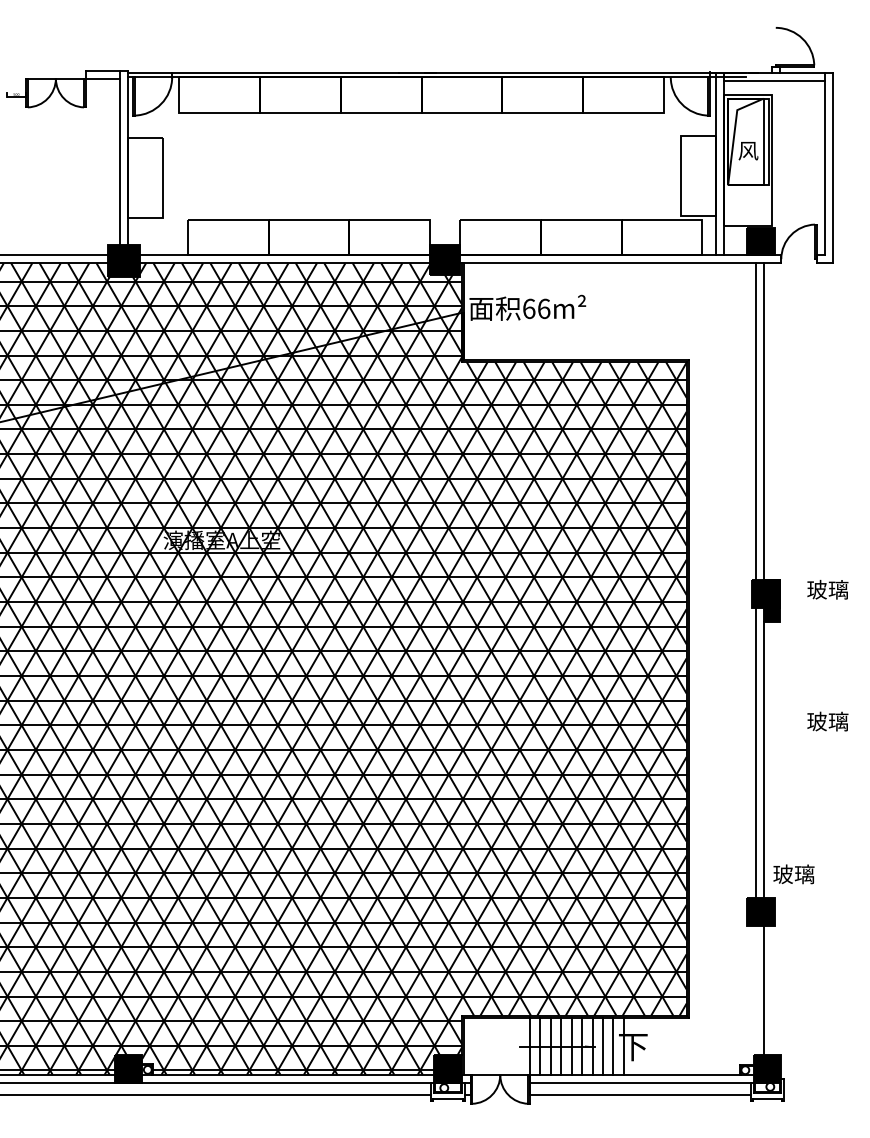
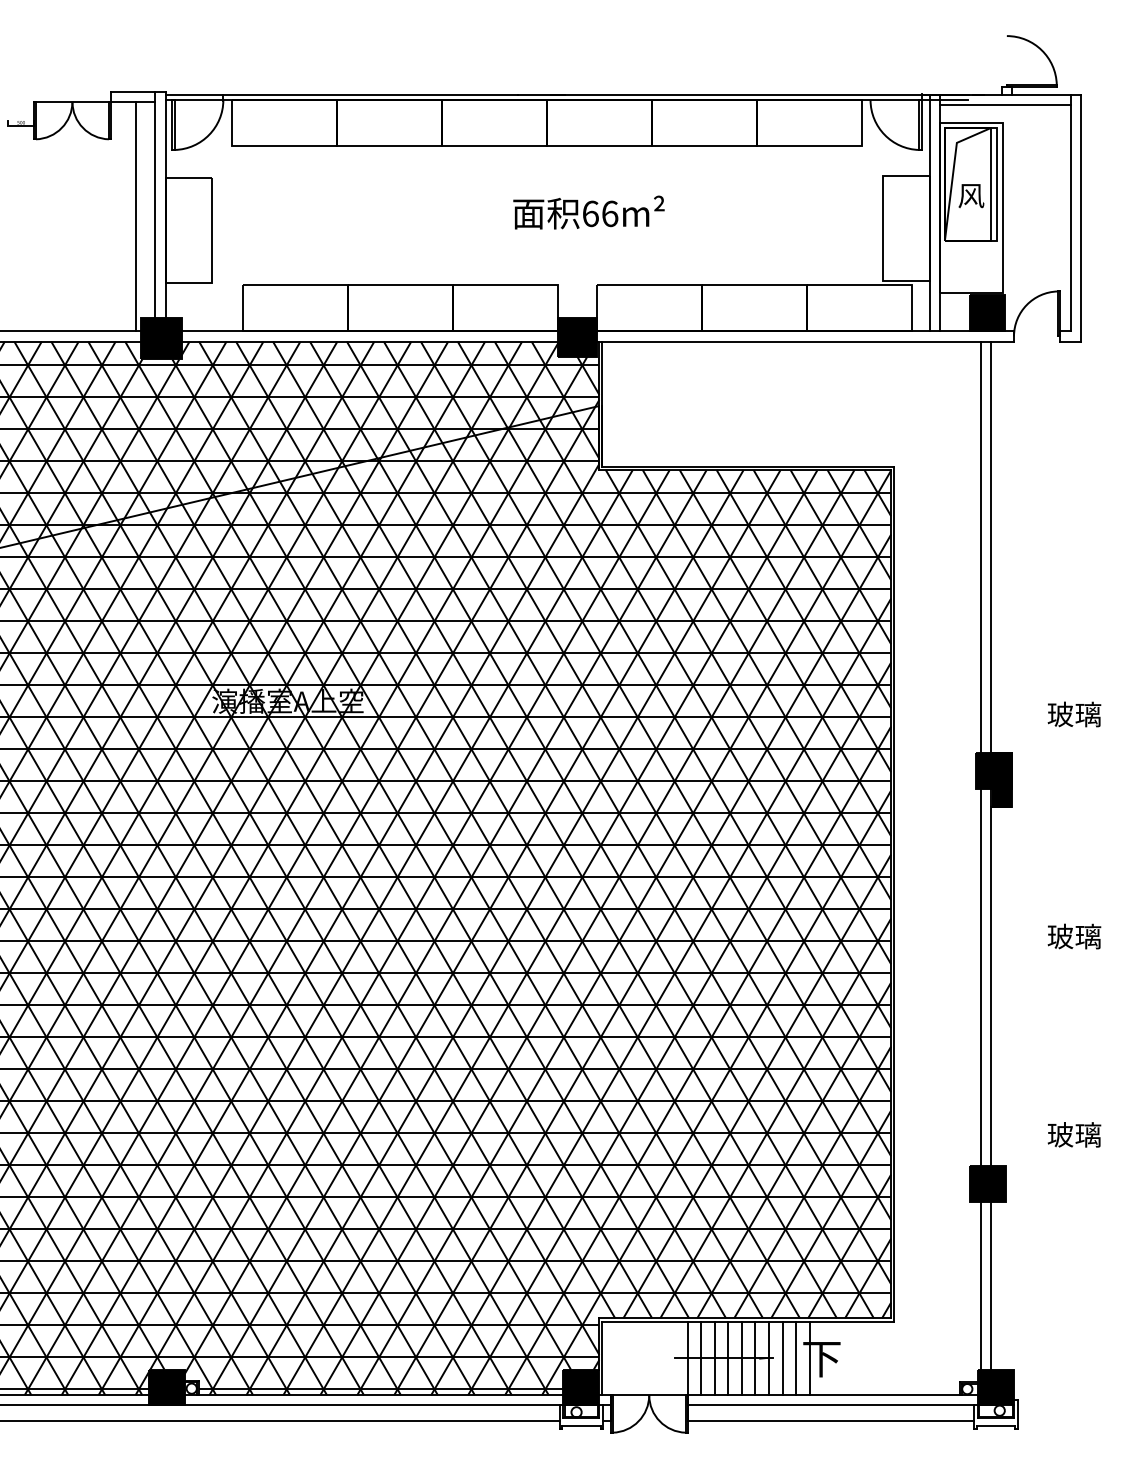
line: (104, 166) -> (135, 216), added
text: (527, 307) -> (588, 212), moved
text: (827, 589) -> (1074, 714), moved
text: (794, 874) -> (1074, 1134), moved
line: (756, 990) -> (981, 1285), added

